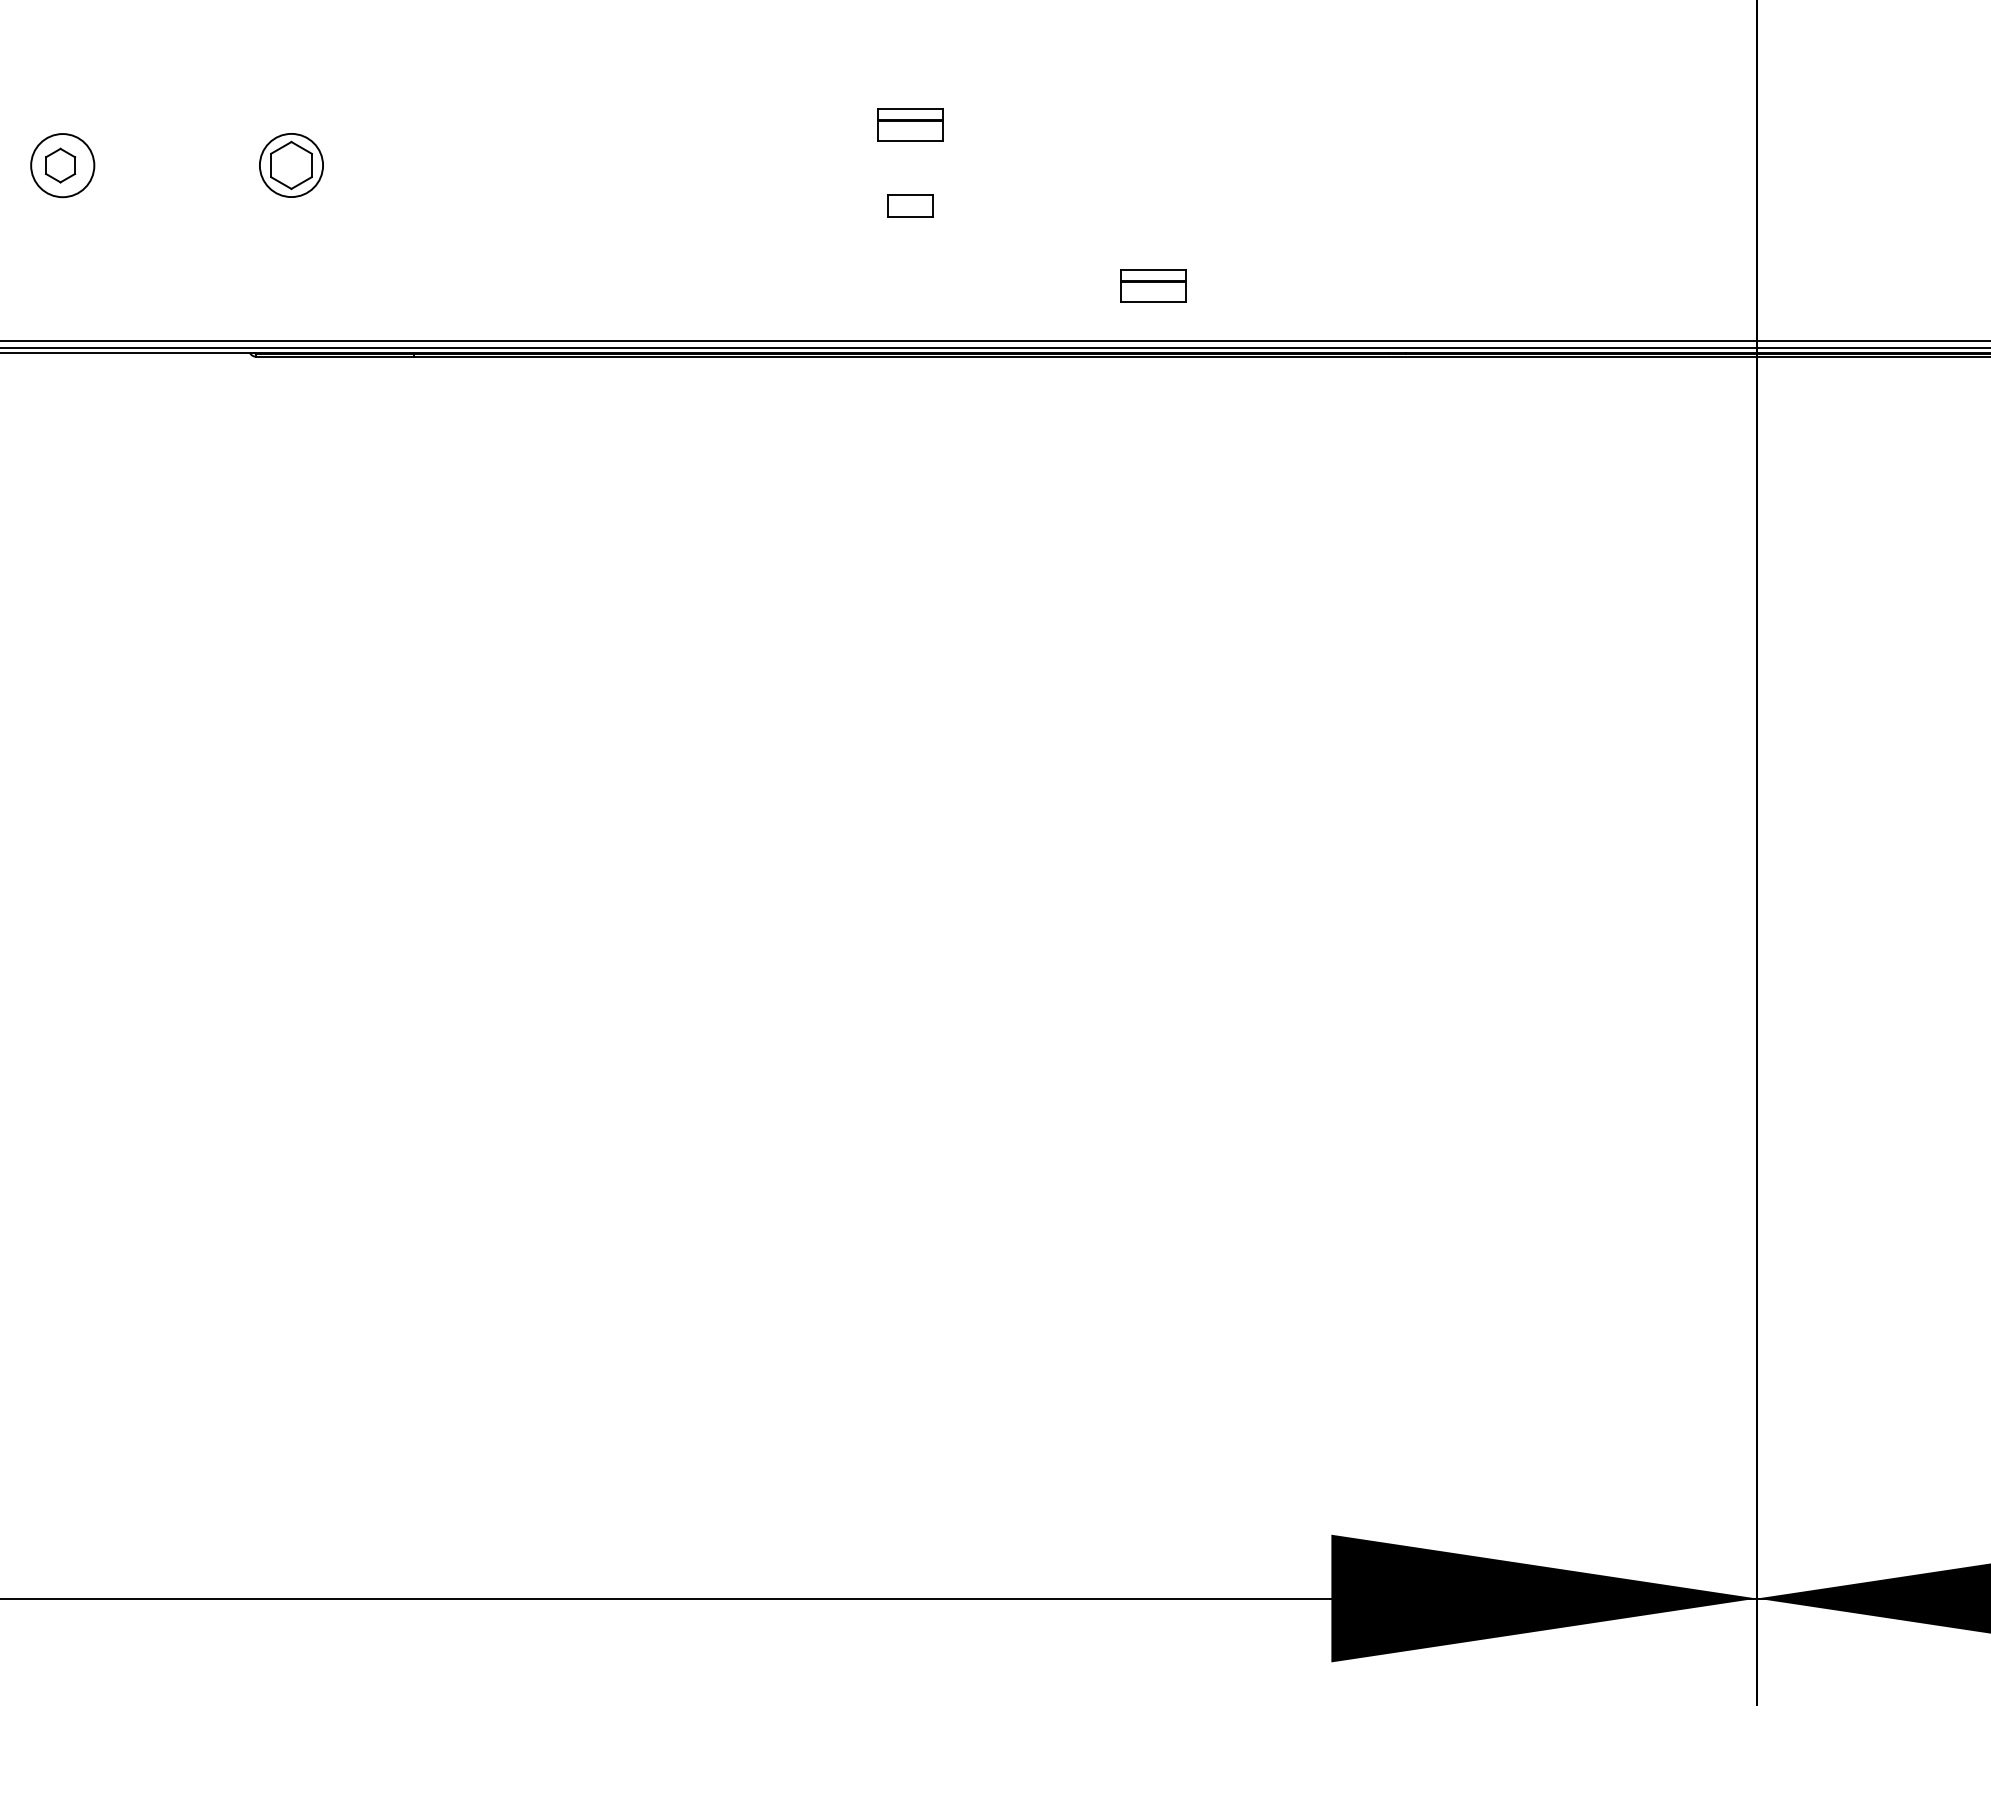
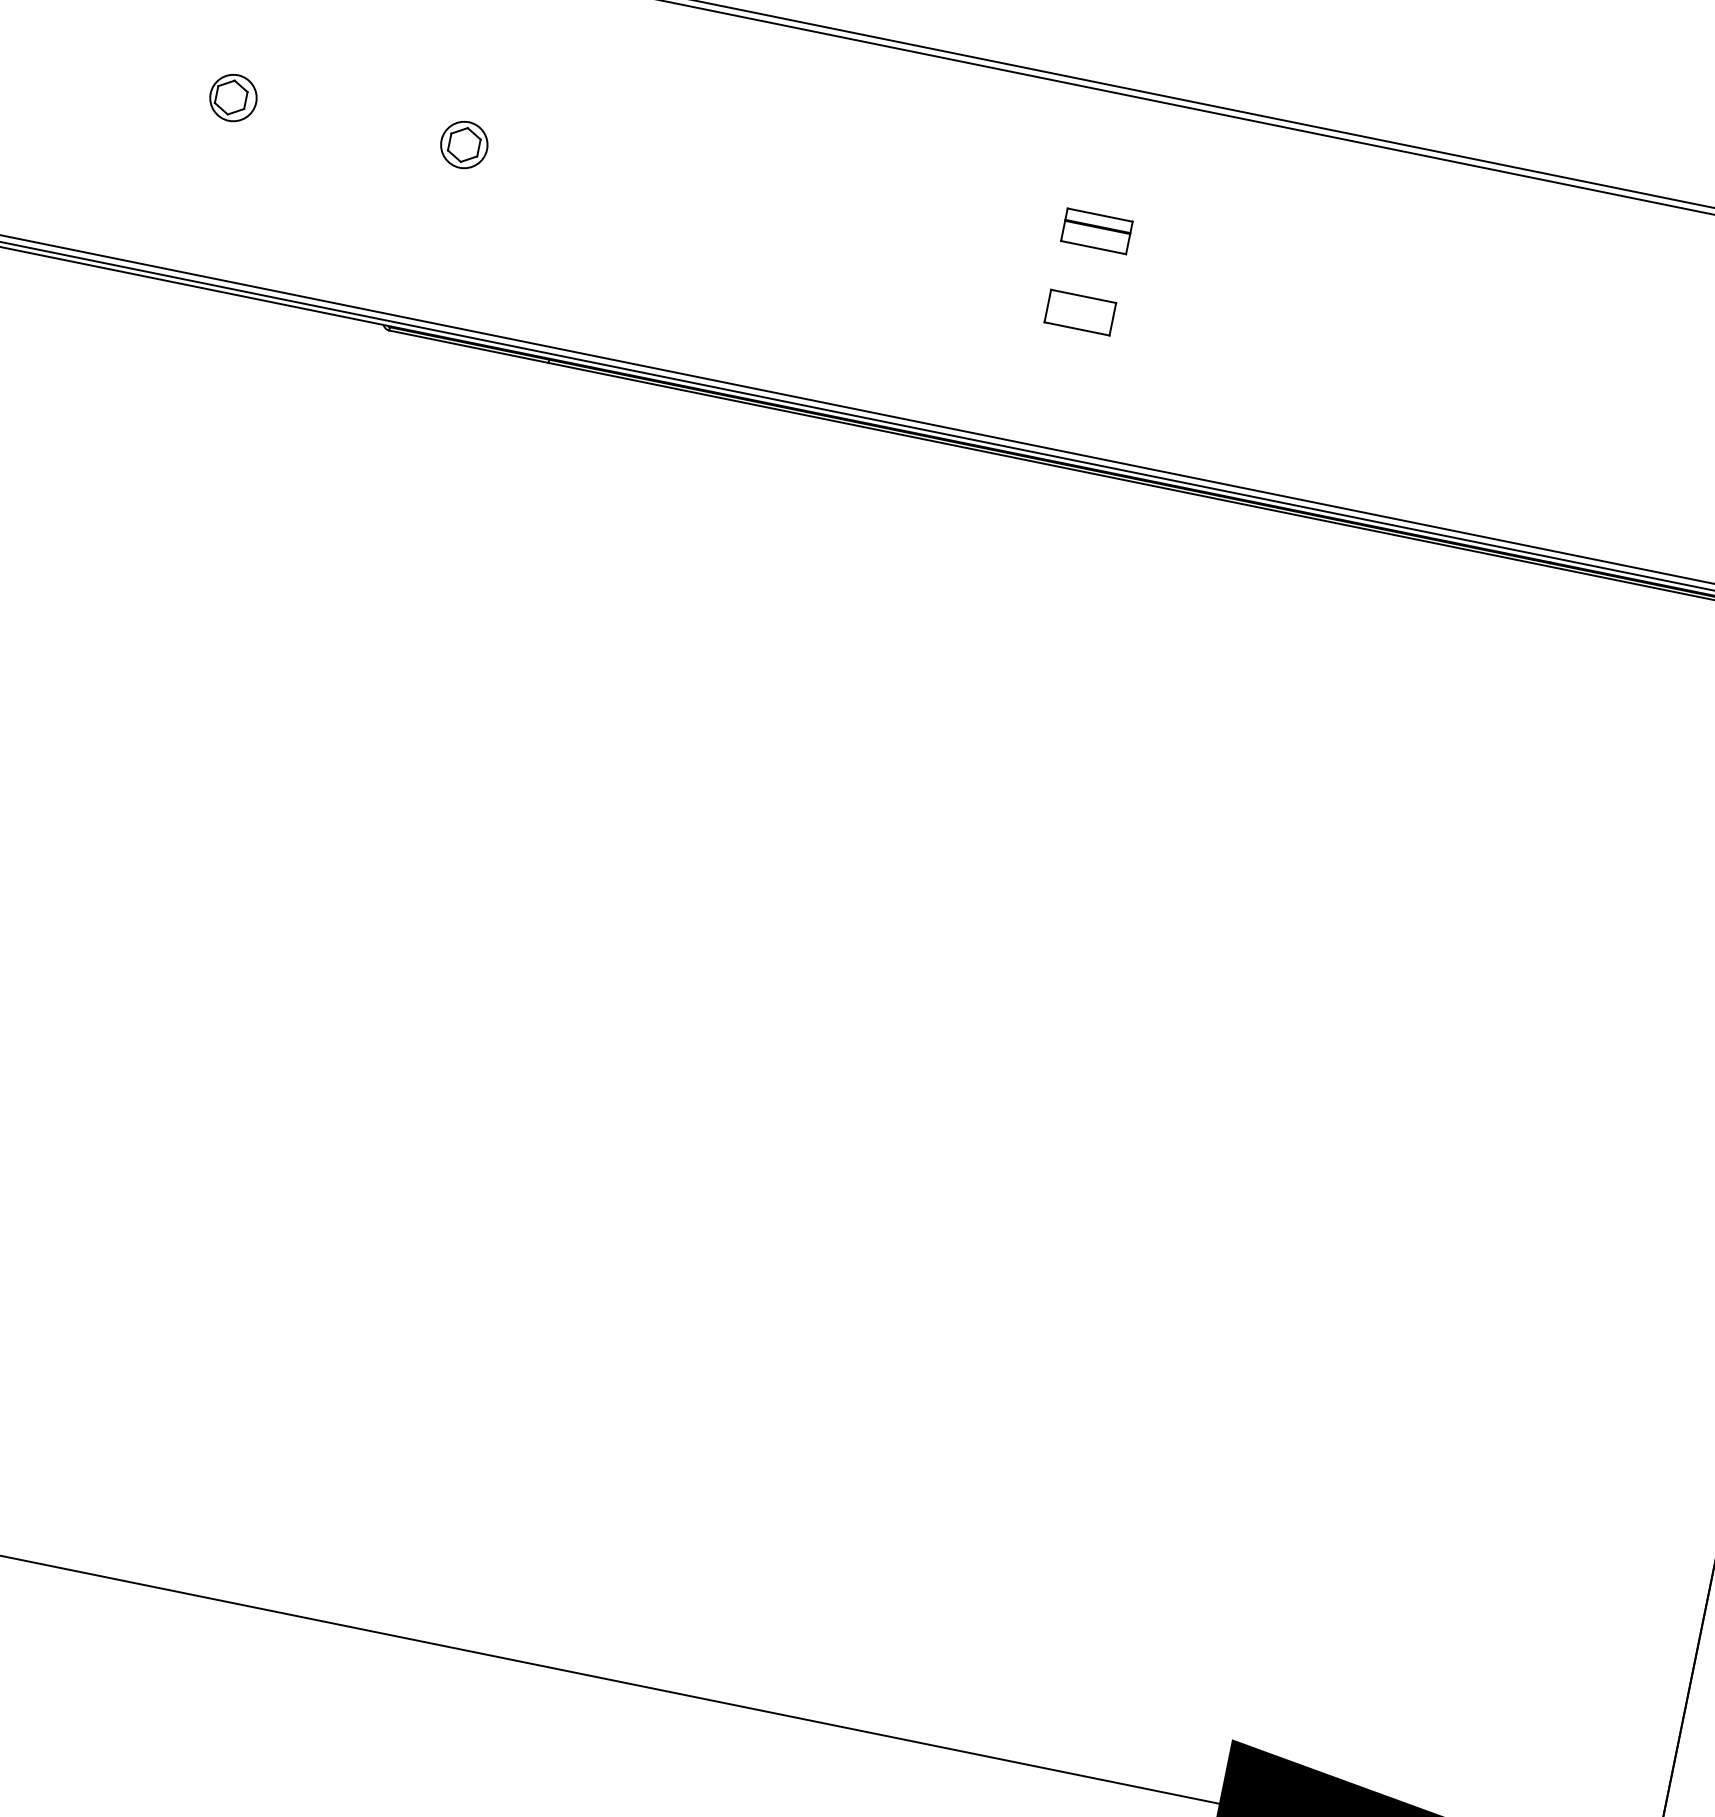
circle: (62, 165) -> (233, 97), size x0.71
part: (291, 165) -> (464, 144), size x0.71
part: (910, 205) -> (1080, 312), size x1.43
part: (1153, 285) -> (1309, 442), removed

